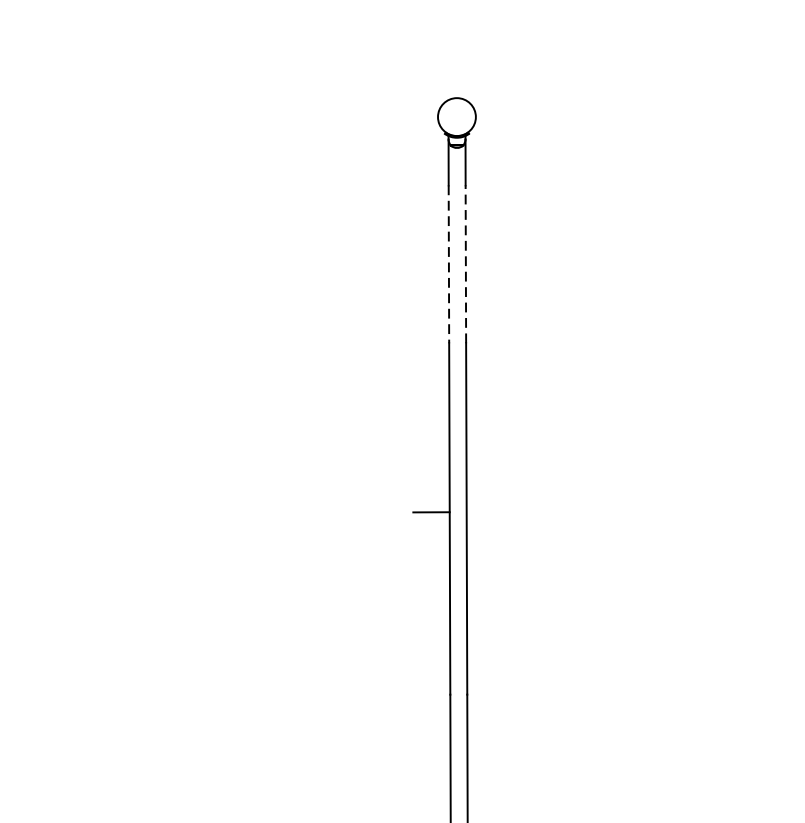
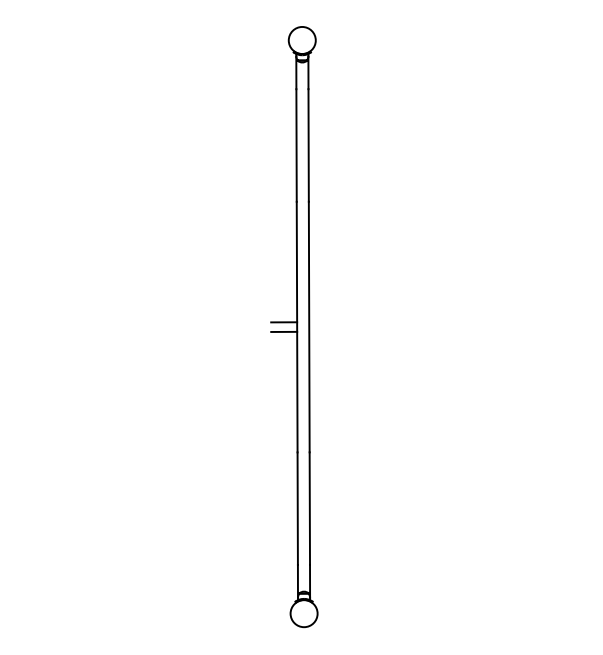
line: (465, 262) -> (308, 144), dashed -> solid
line: (448, 265) -> (296, 146), dashed -> solid
line: (432, 525) -> (284, 331), added

